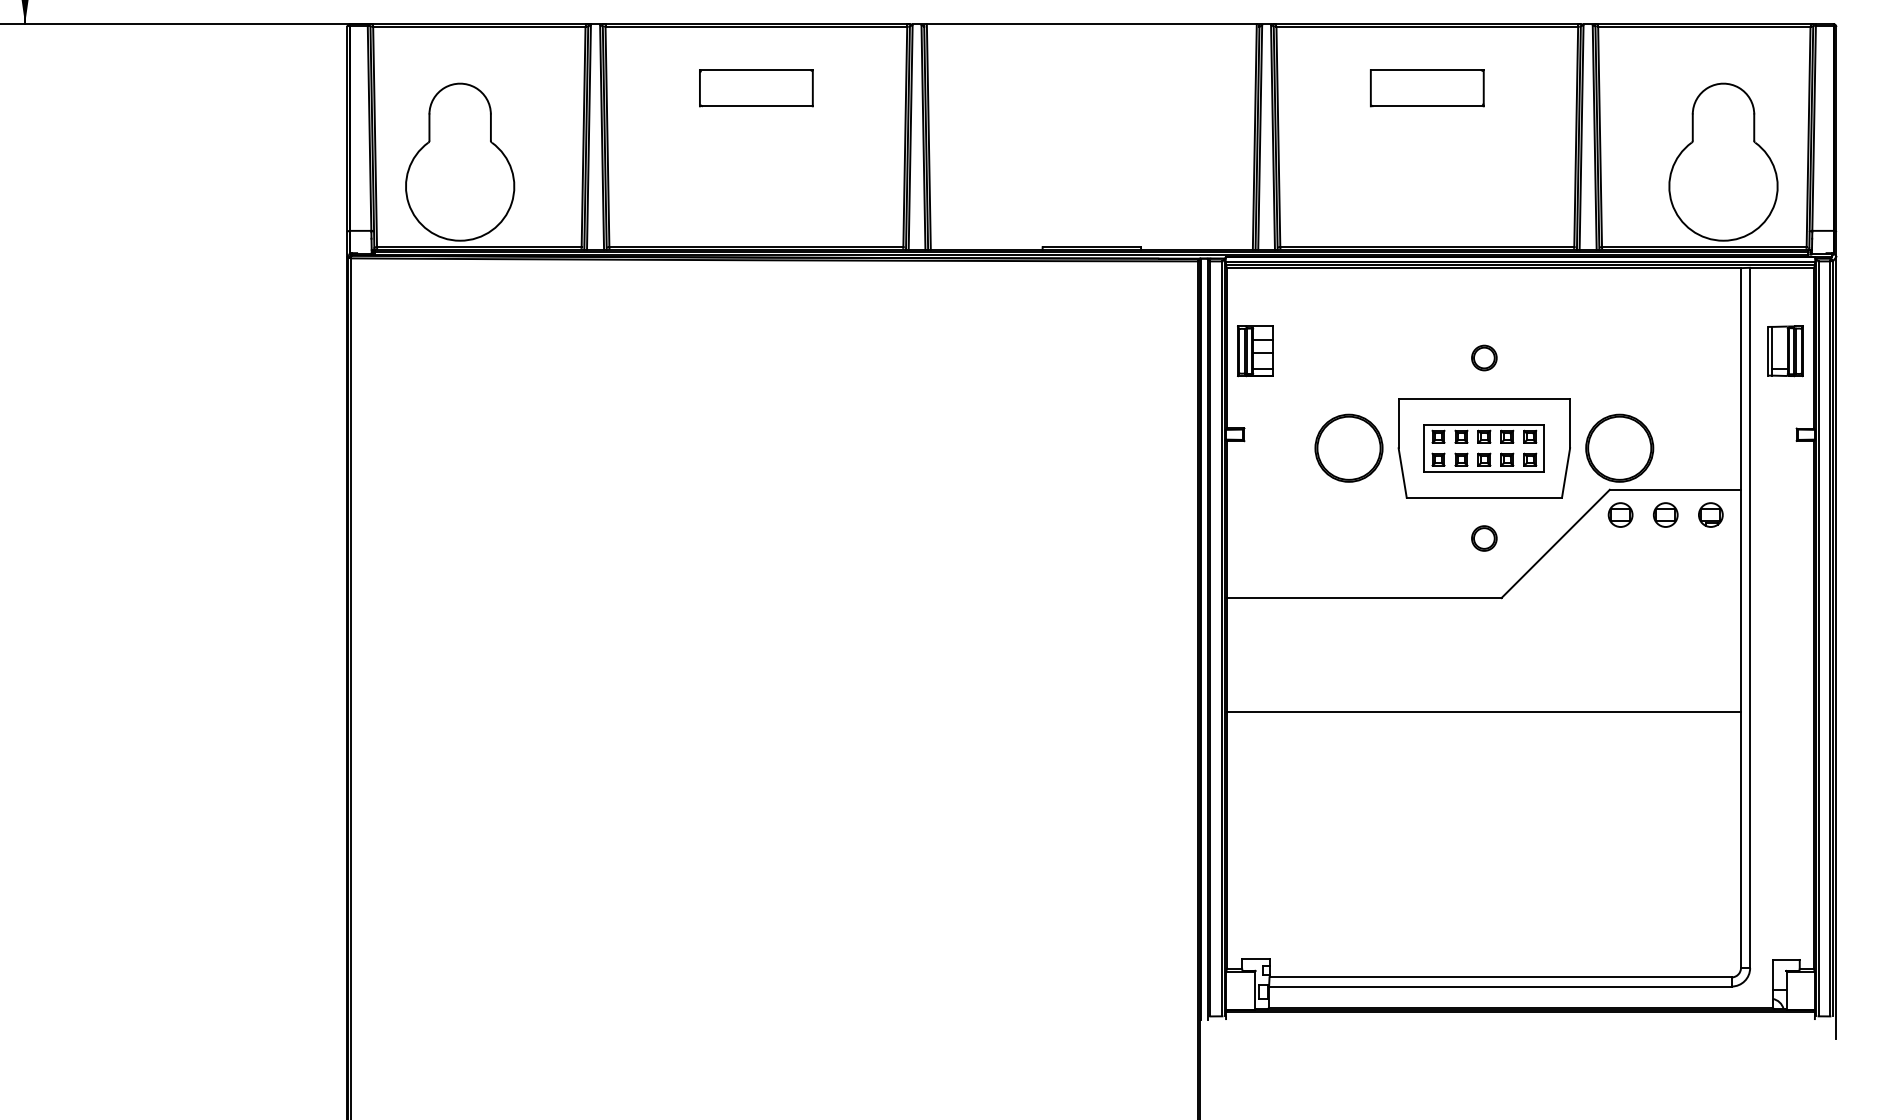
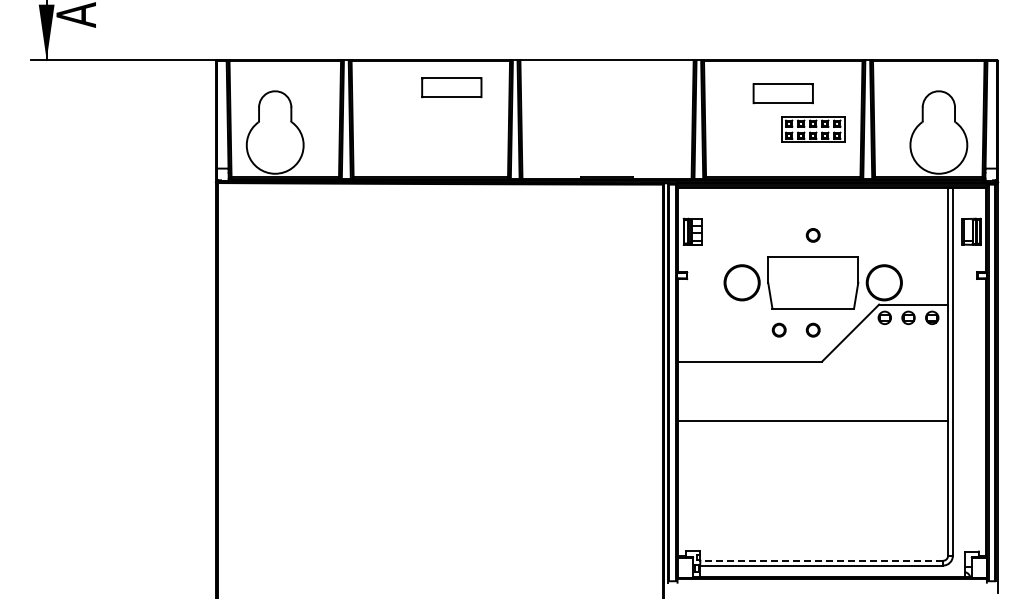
part: (755, 87) -> (451, 87), moved
part: (1484, 447) -> (813, 129), moved
part: (1418, 537) -> (778, 329), added
line: (1500, 976) -> (821, 560), solid -> dashed

